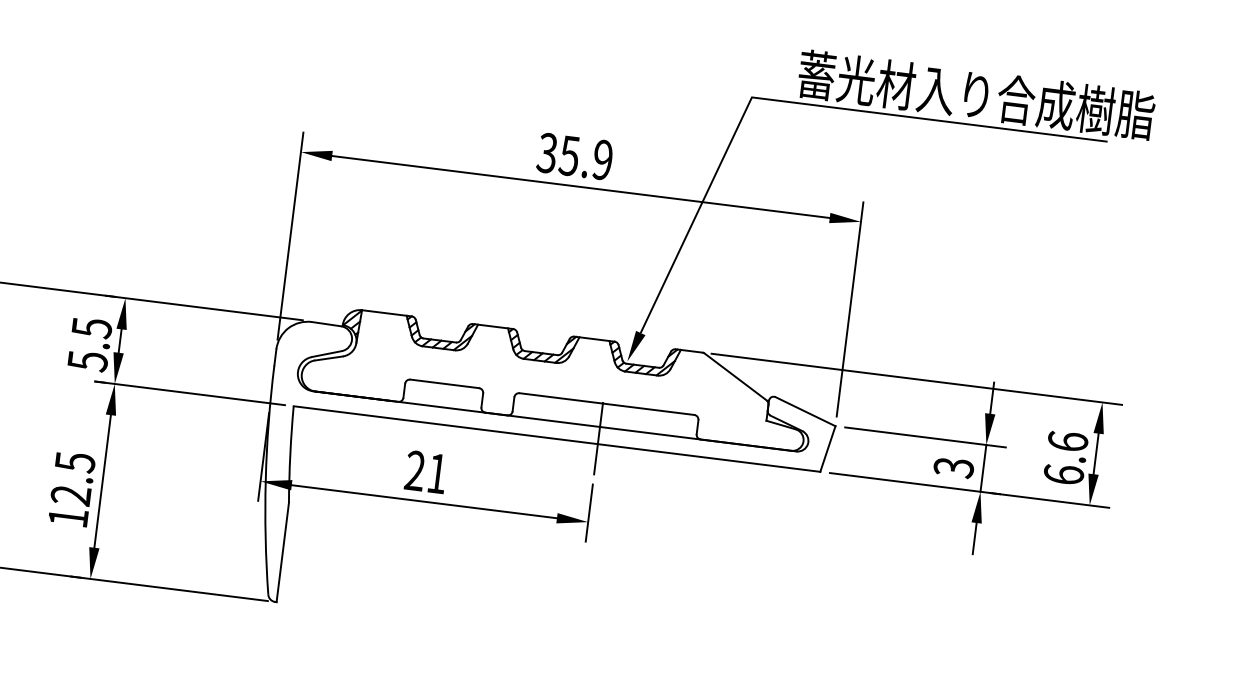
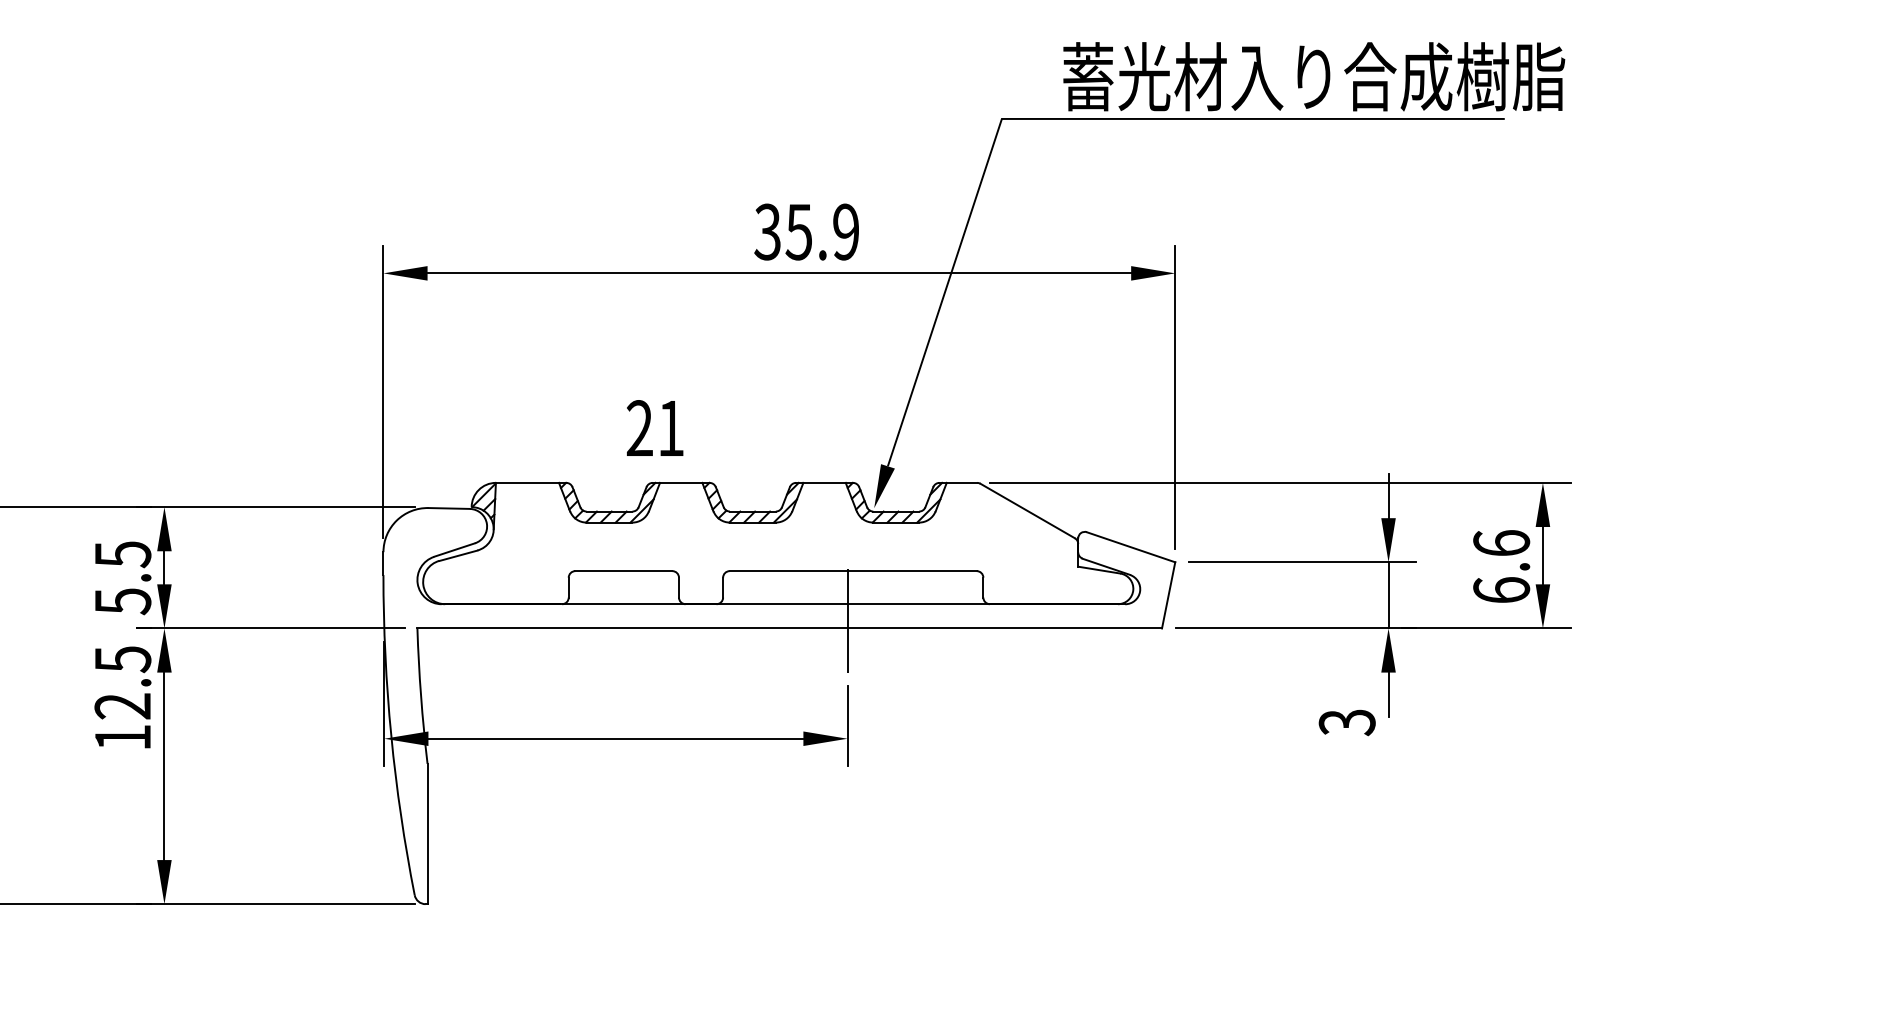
text: (574, 156) -> (806, 231), moved
text: (953, 467) -> (1346, 722), moved
text: (426, 471) -> (655, 427), moved
text: (71, 489) -> (122, 697), moved

